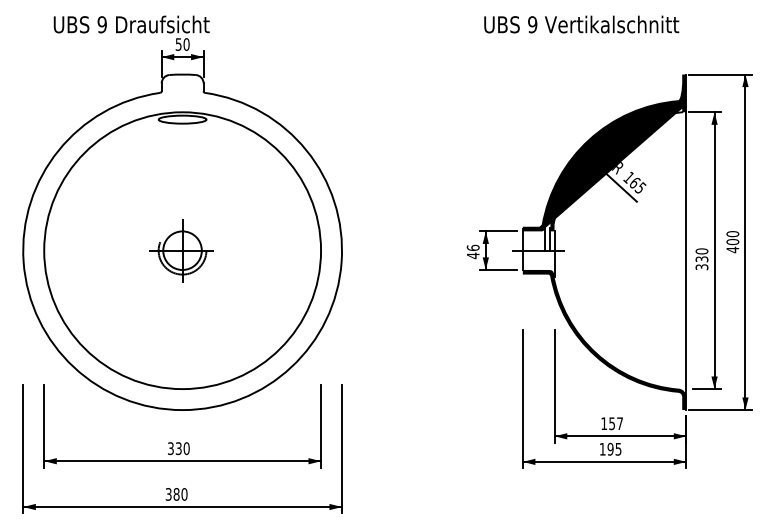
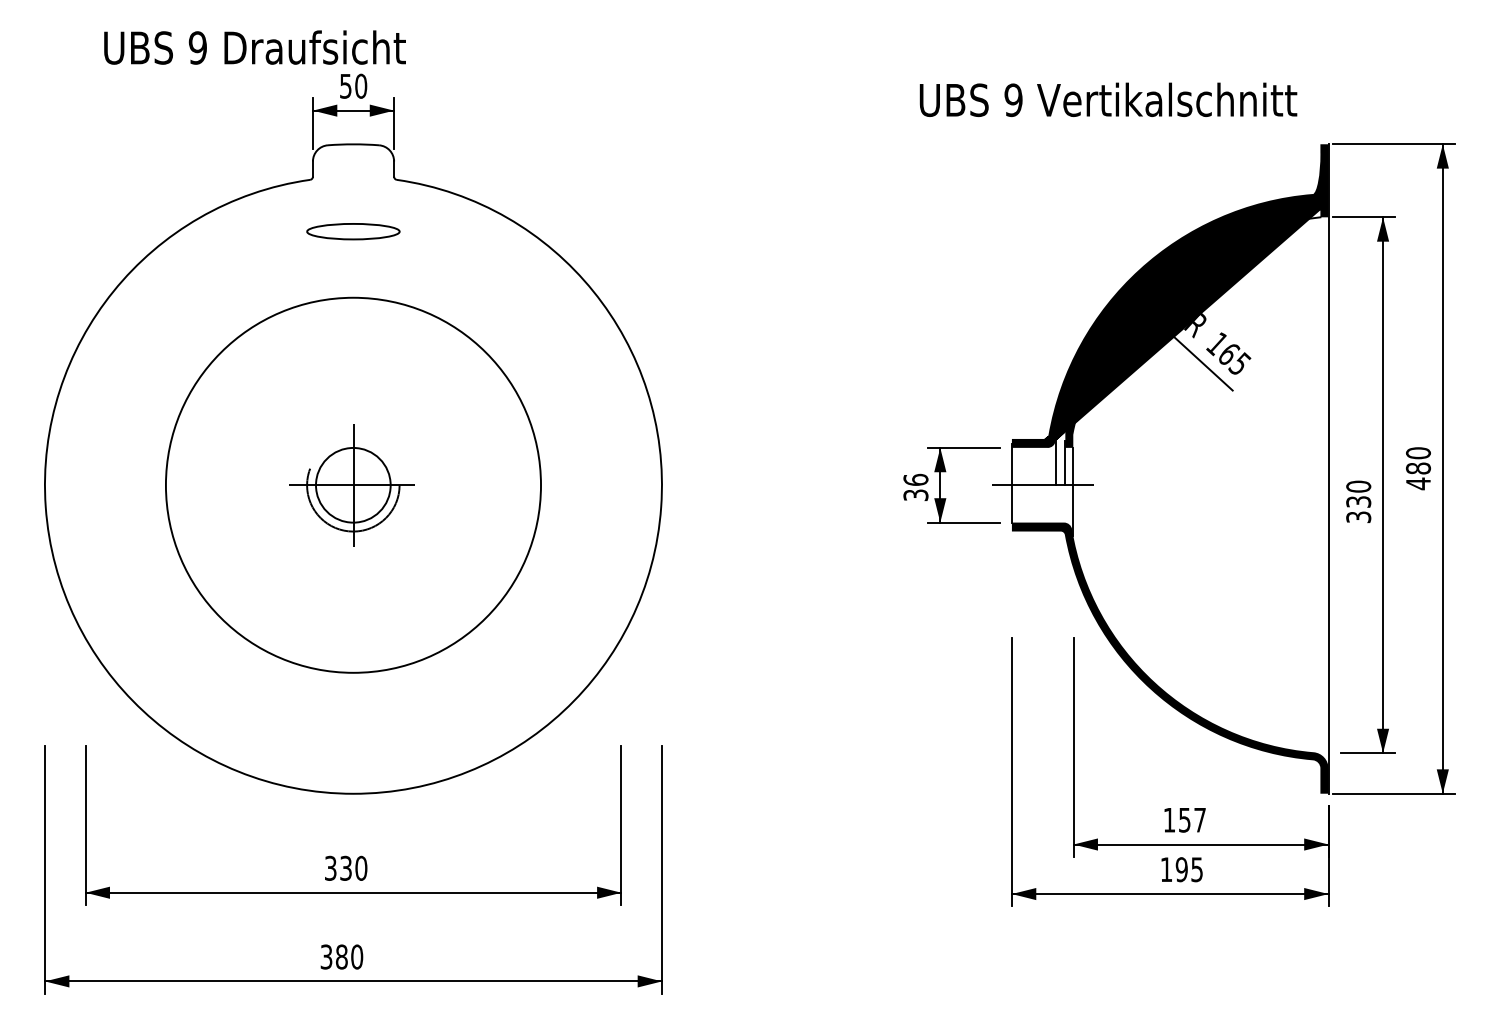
text: (581, 24) -> (1108, 99), moved
text: (732, 242) -> (1417, 469), 400 -> 480
circle: (182, 250) -> (353, 484), size x0.7
text: (472, 255) -> (914, 494), 46 -> 36

